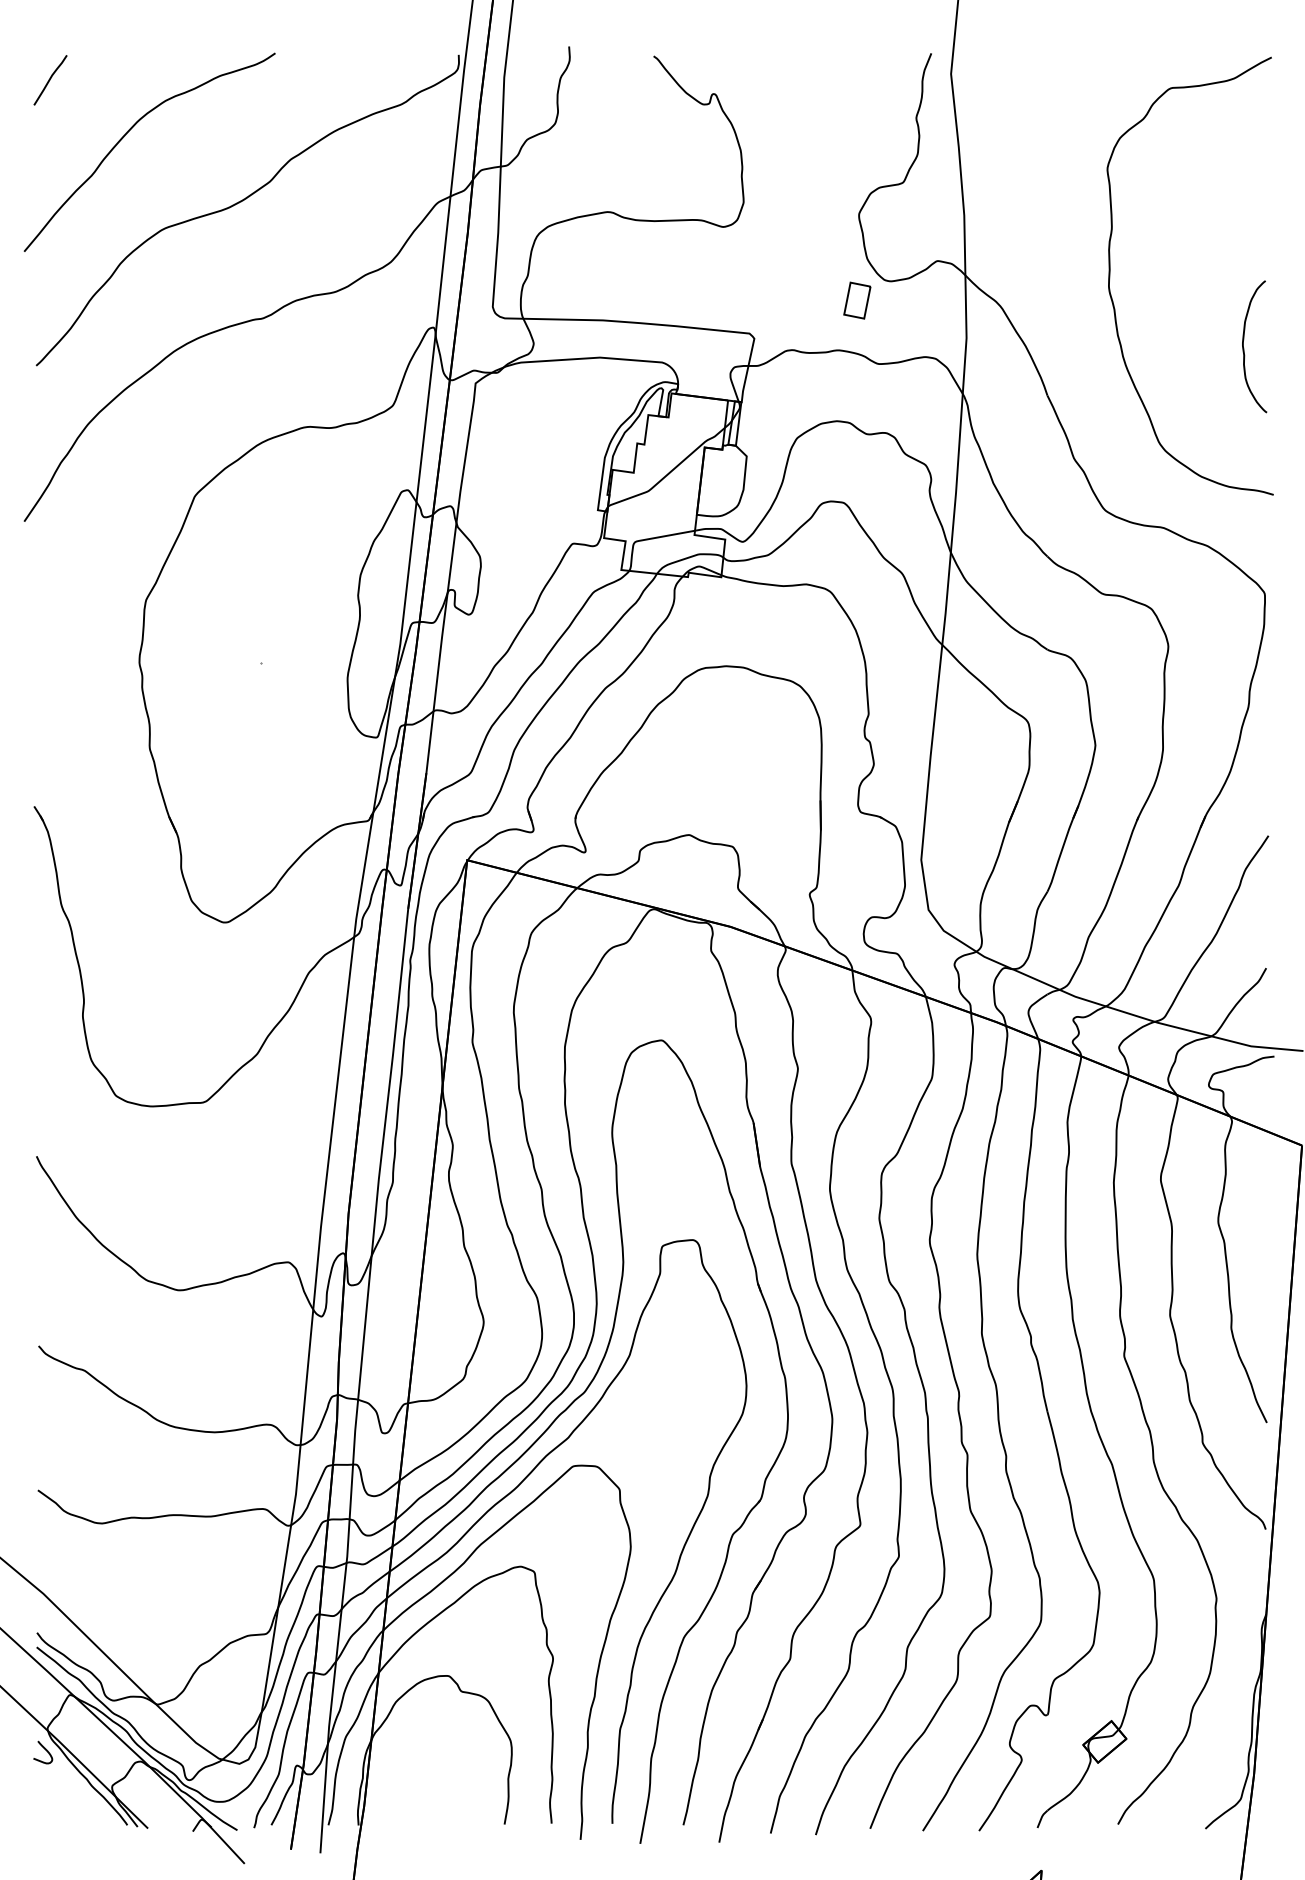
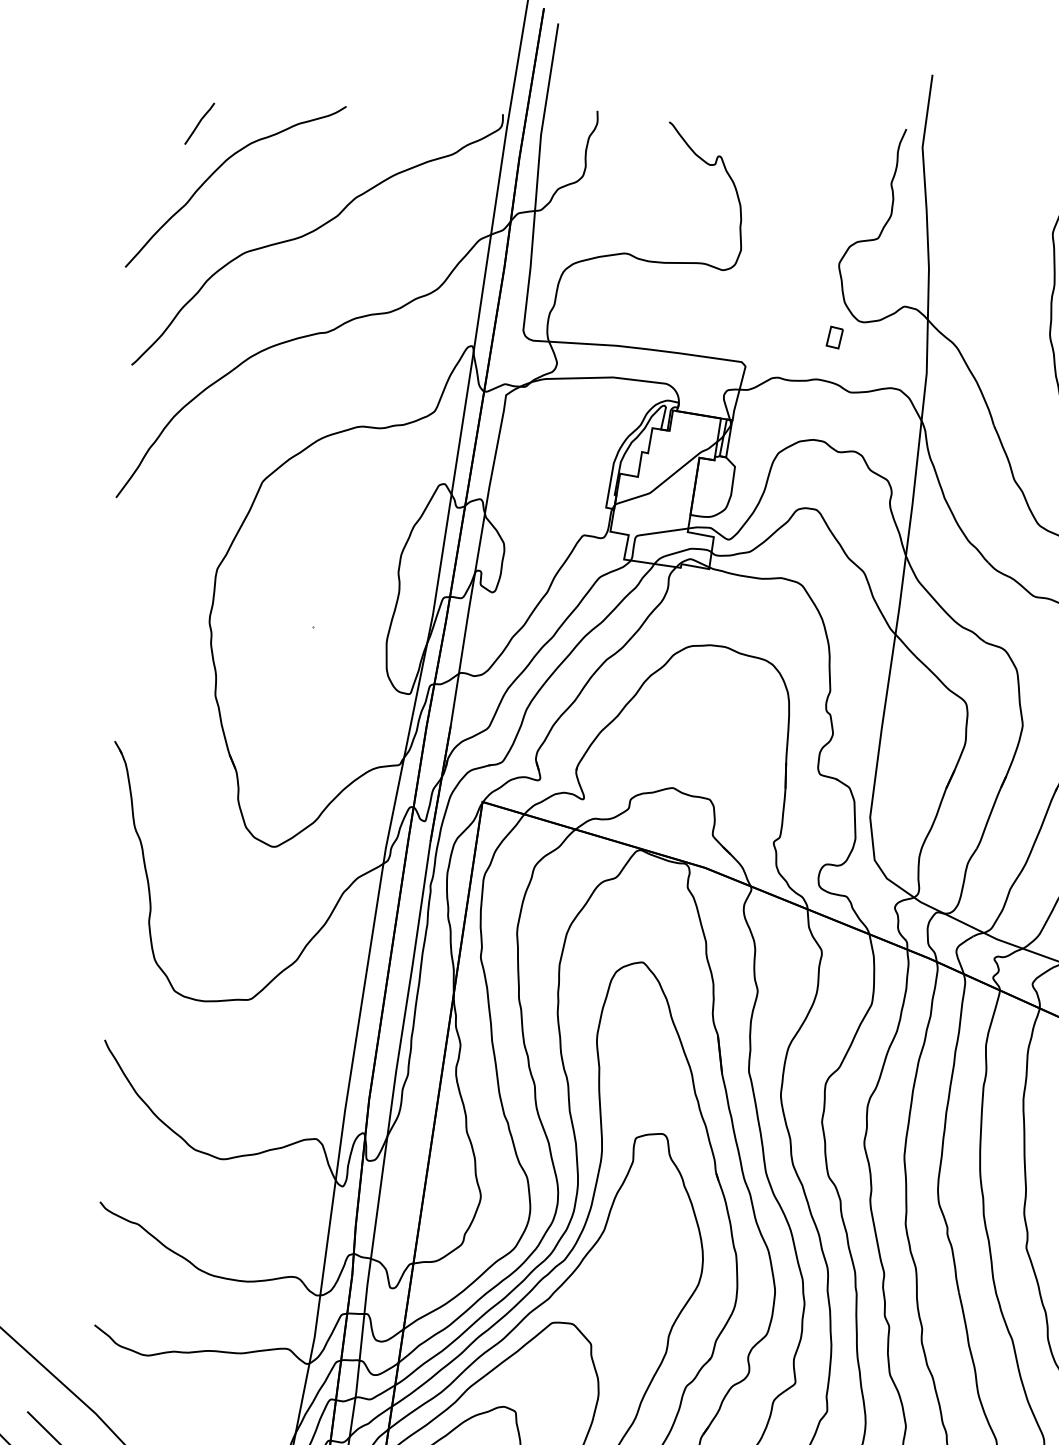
curve: (50, 80) -> (199, 123), moved
part: (857, 300) -> (834, 337), size x0.7

